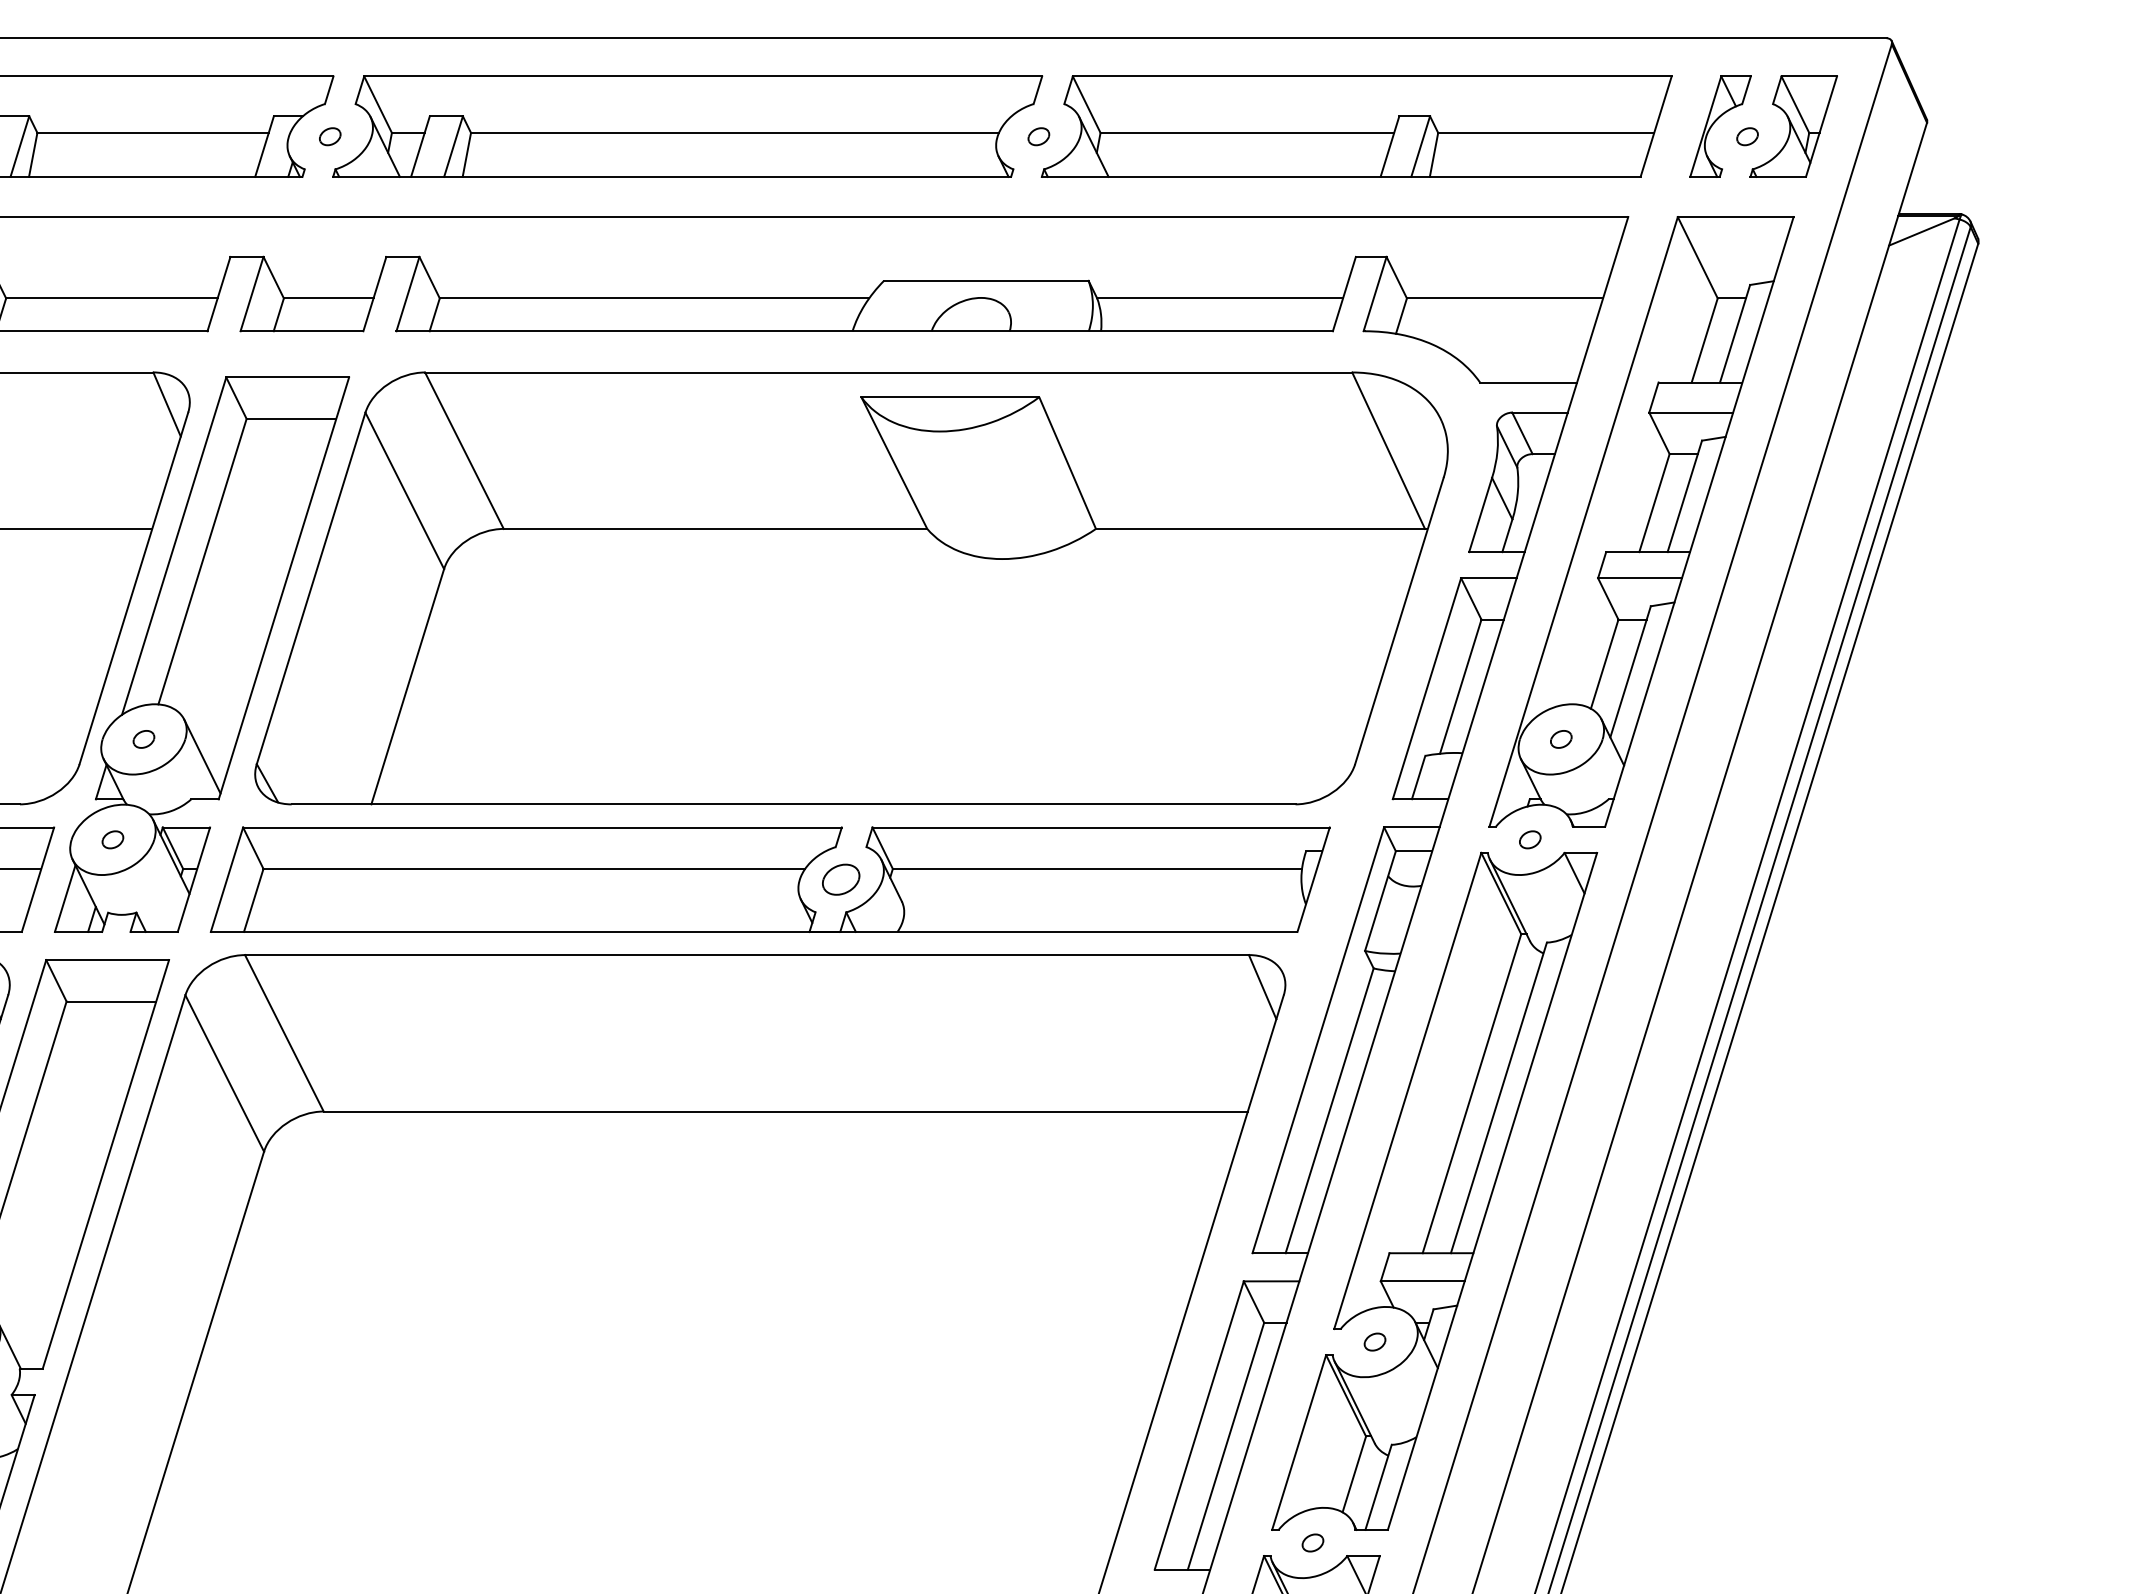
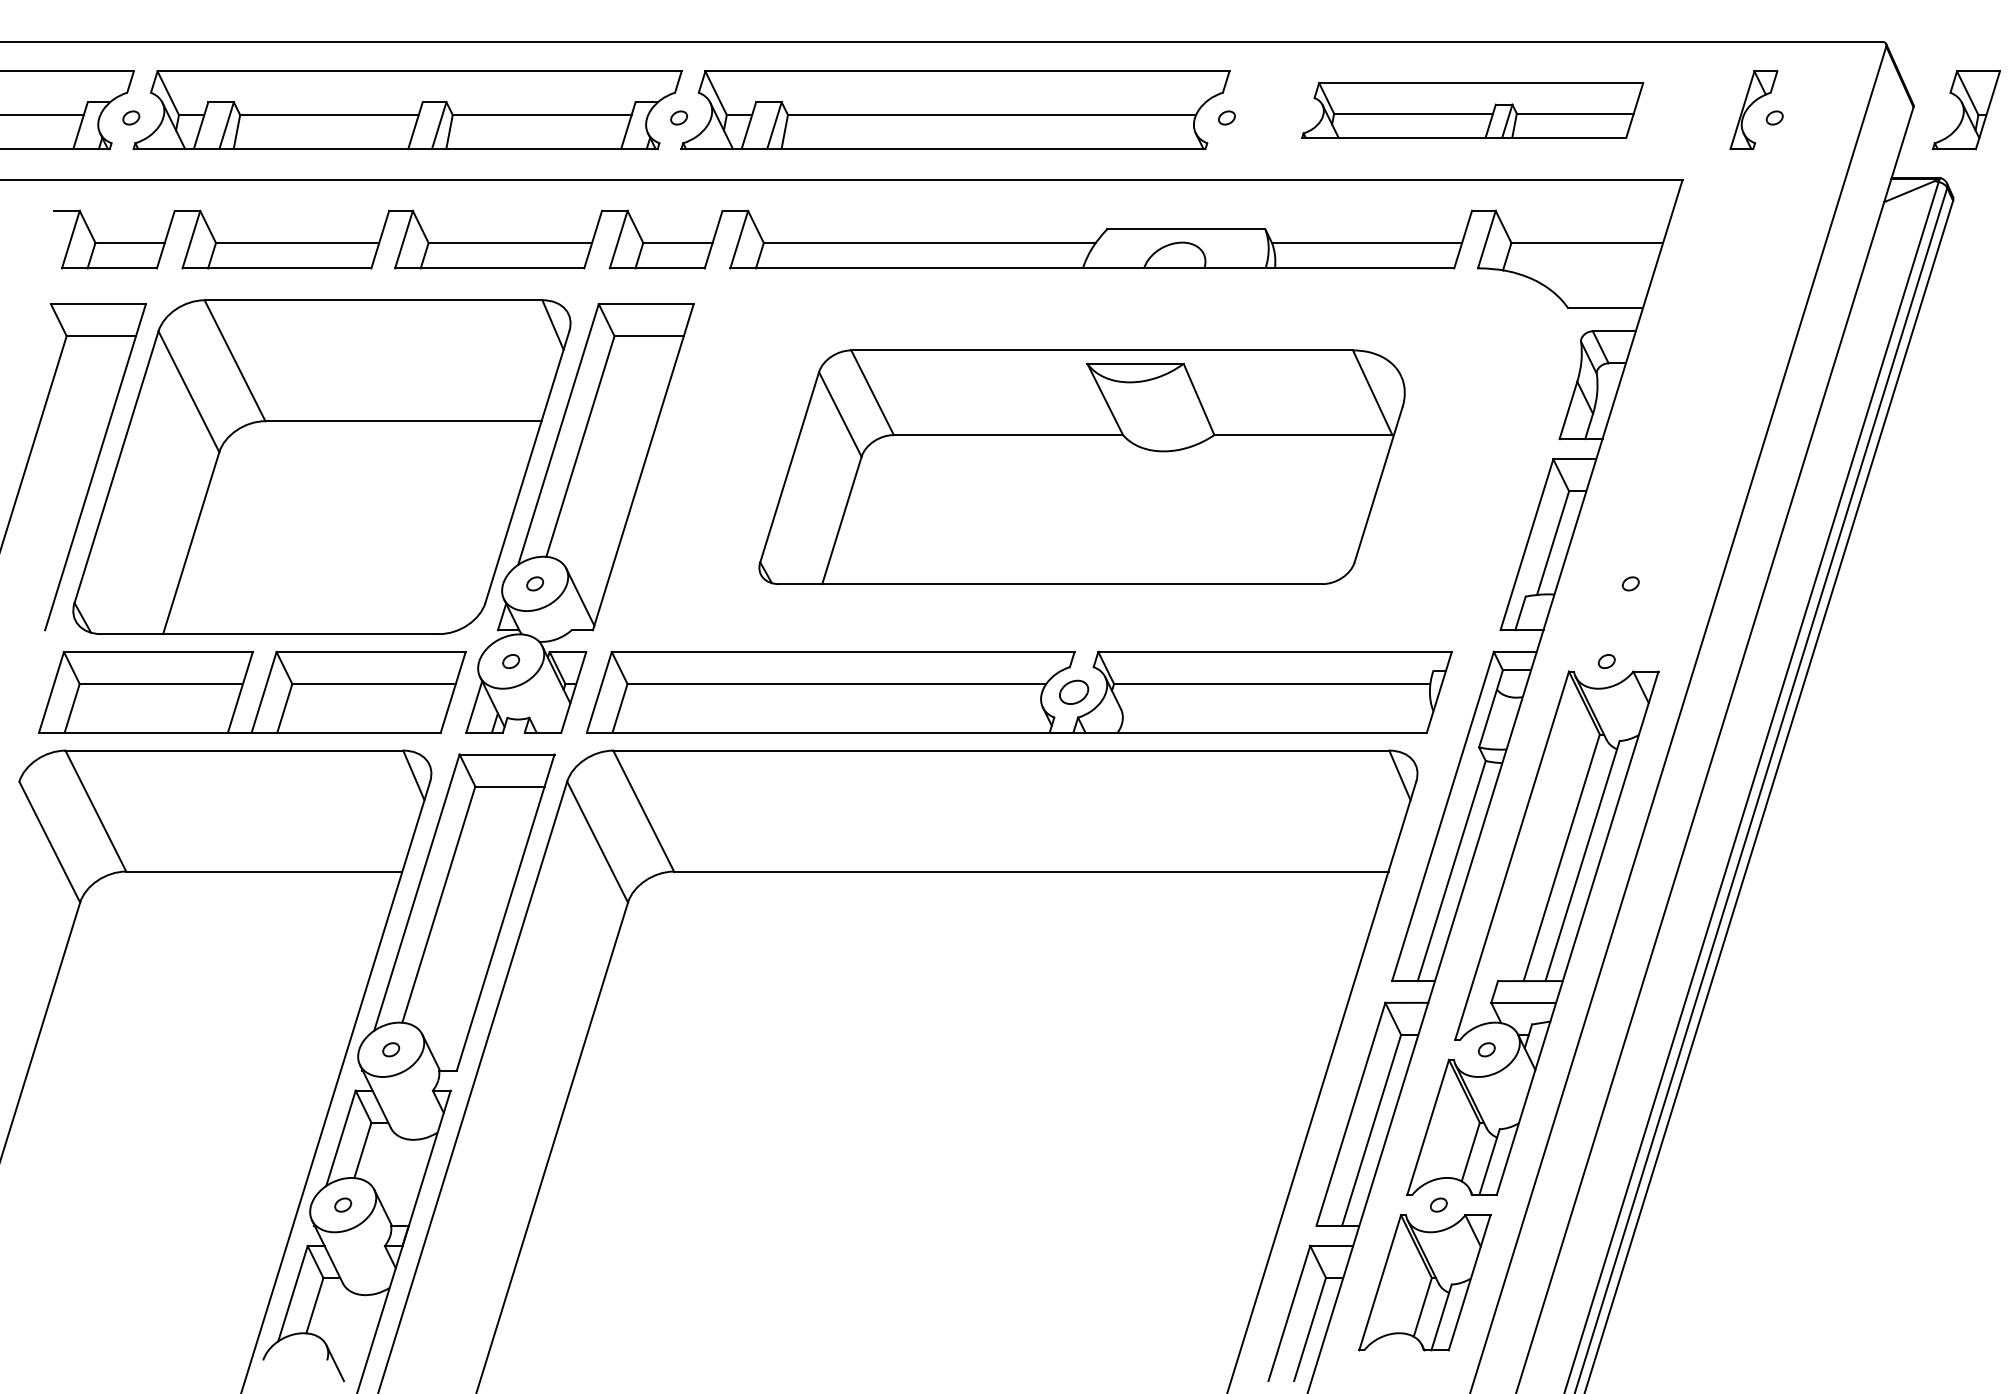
part: (1356, 127) -> (1472, 110), size x0.7
part: (1793, 127) -> (1966, 110), moved
part: (1641, 521) -> (1692, 415), removed
part: (850, 588) -> (1081, 467), size x0.7

